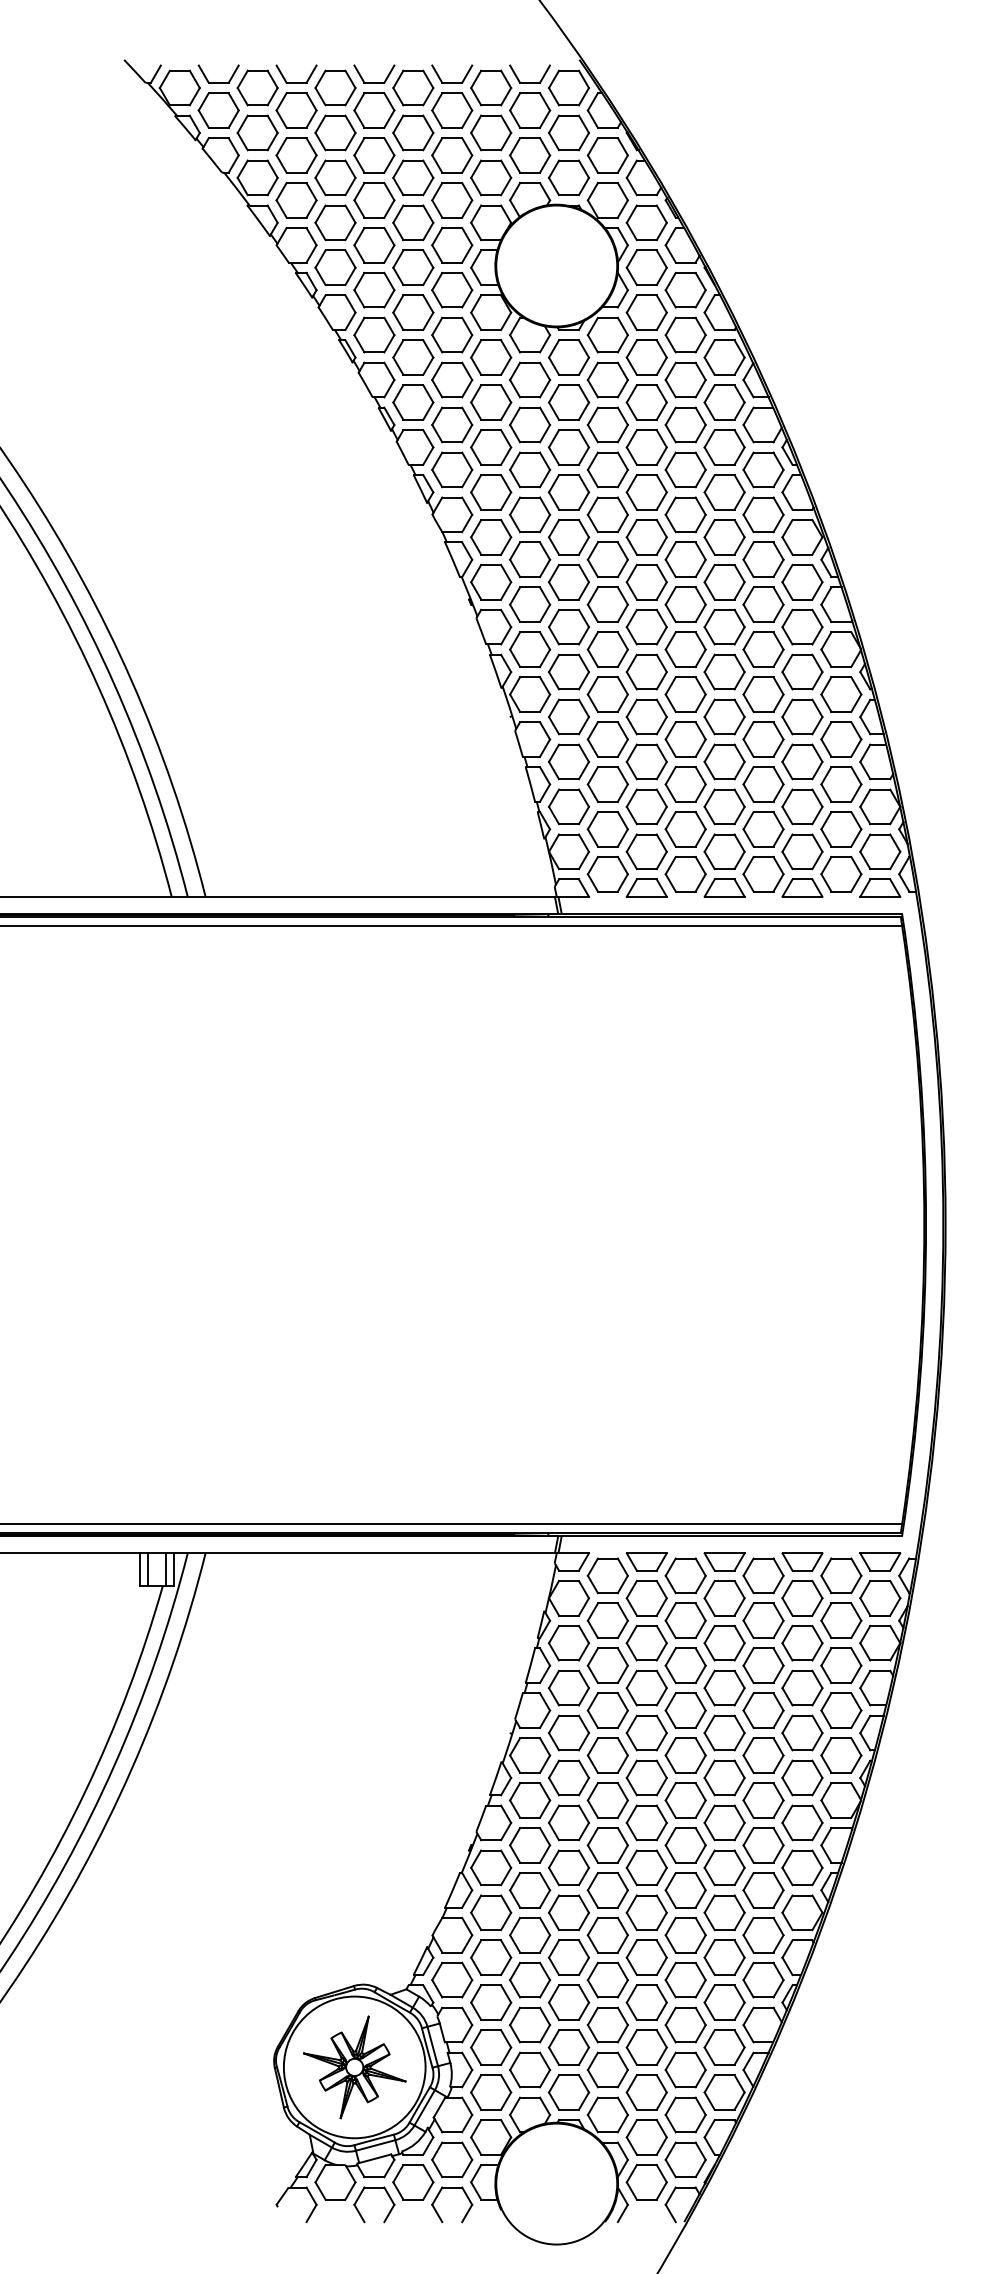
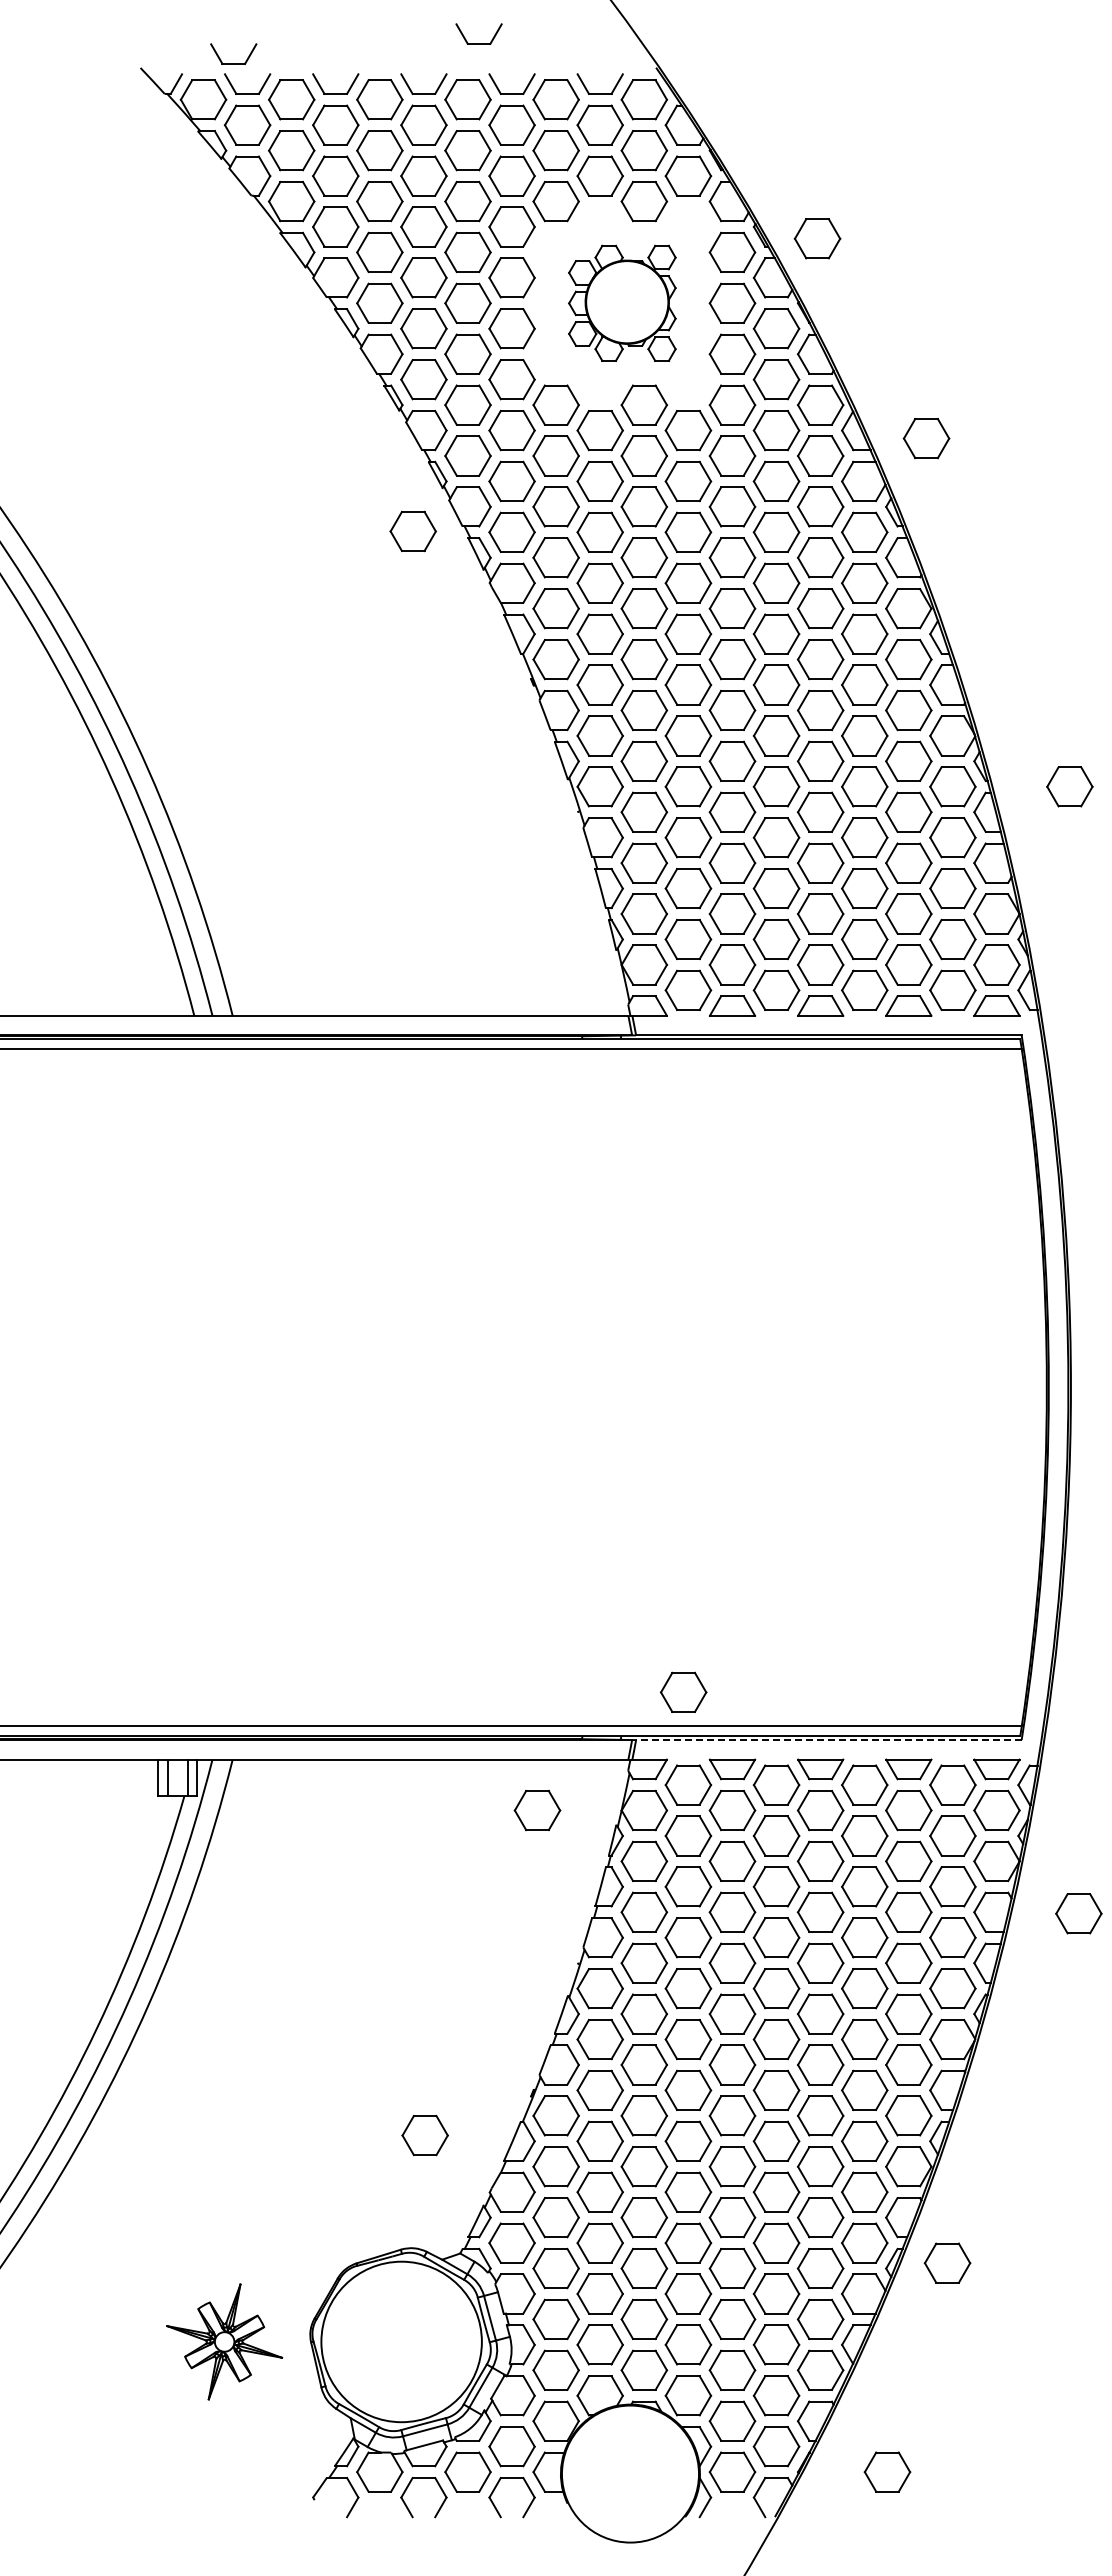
part: (422, 38) -> (478, 43), added
part: (206, 56) -> (233, 63), added
part: (721, 210) -> (817, 238), added
part: (549, 267) -> (622, 303), size x0.6
part: (818, 387) -> (926, 438), added
part: (364, 469) -> (412, 531), added
part: (944, 694) -> (1069, 786), added
part: (603, 1493) -> (683, 1691), added
line: (731, 1536) -> (828, 1740), solid -> dashed
part: (474, 1598) -> (537, 1810), added
part: (952, 1689) -> (1078, 1913), added
part: (374, 1885) -> (424, 2135), added
part: (836, 1997) -> (947, 2262), added
part: (354, 2067) -> (224, 2341), moved
part: (783, 2181) -> (887, 2471), added

